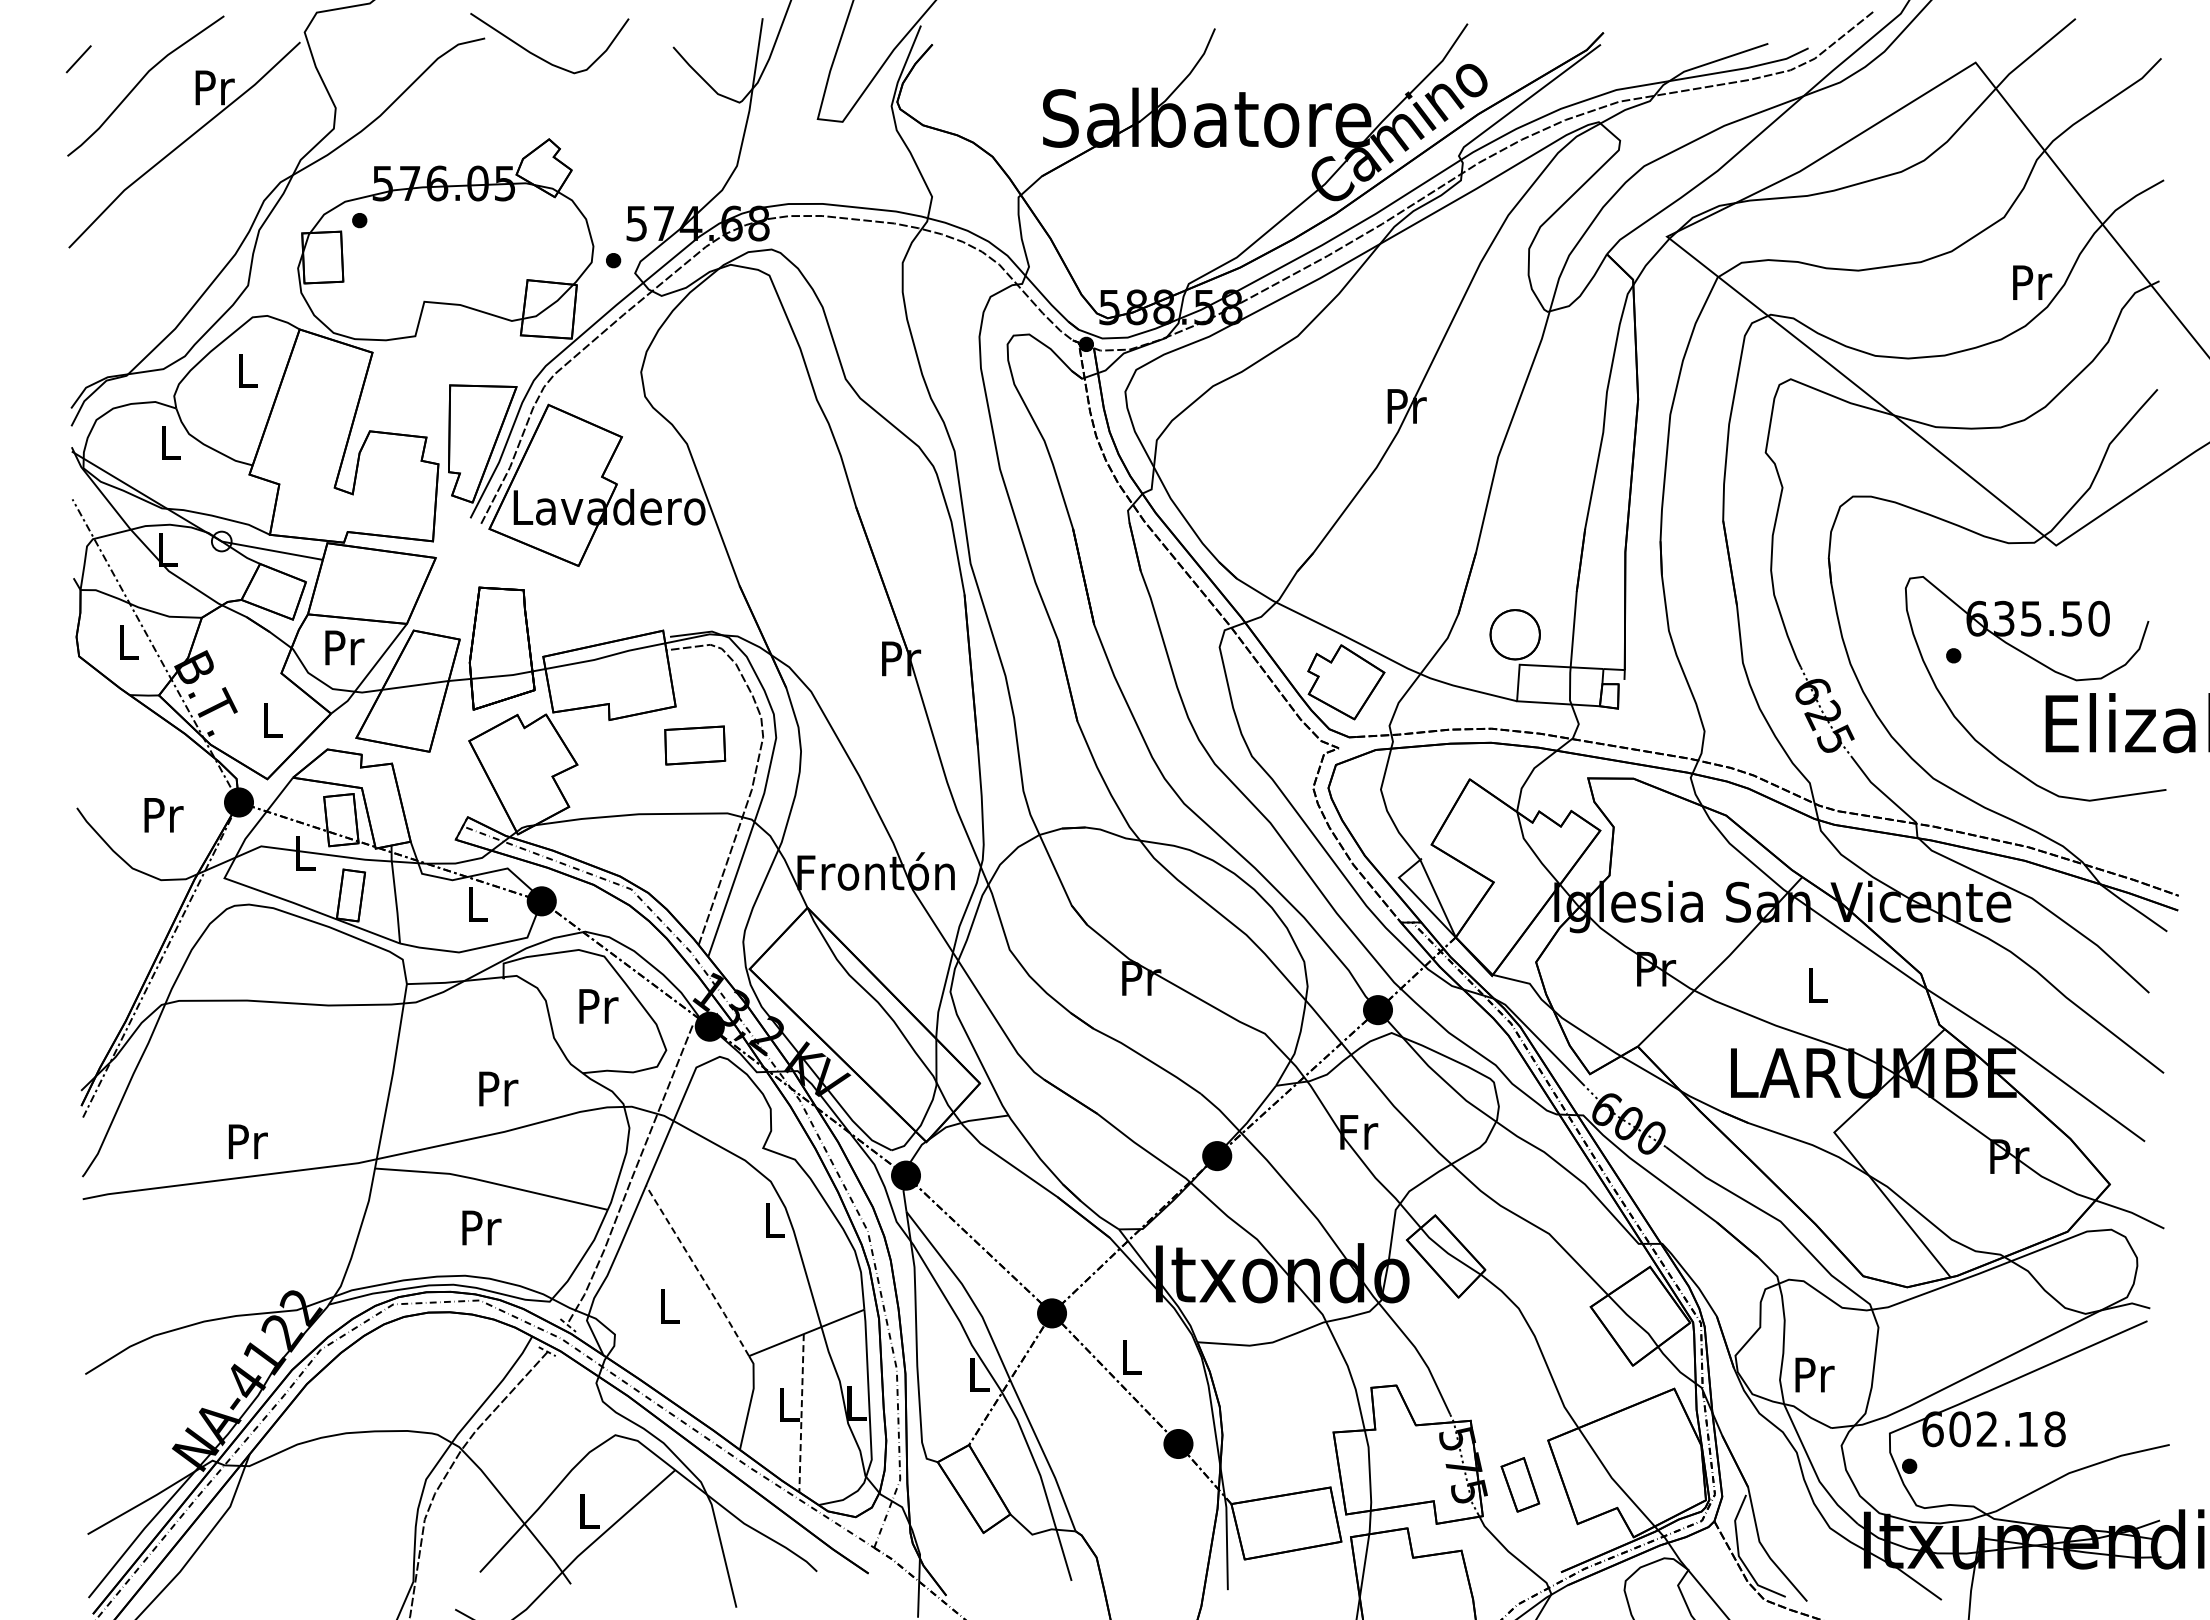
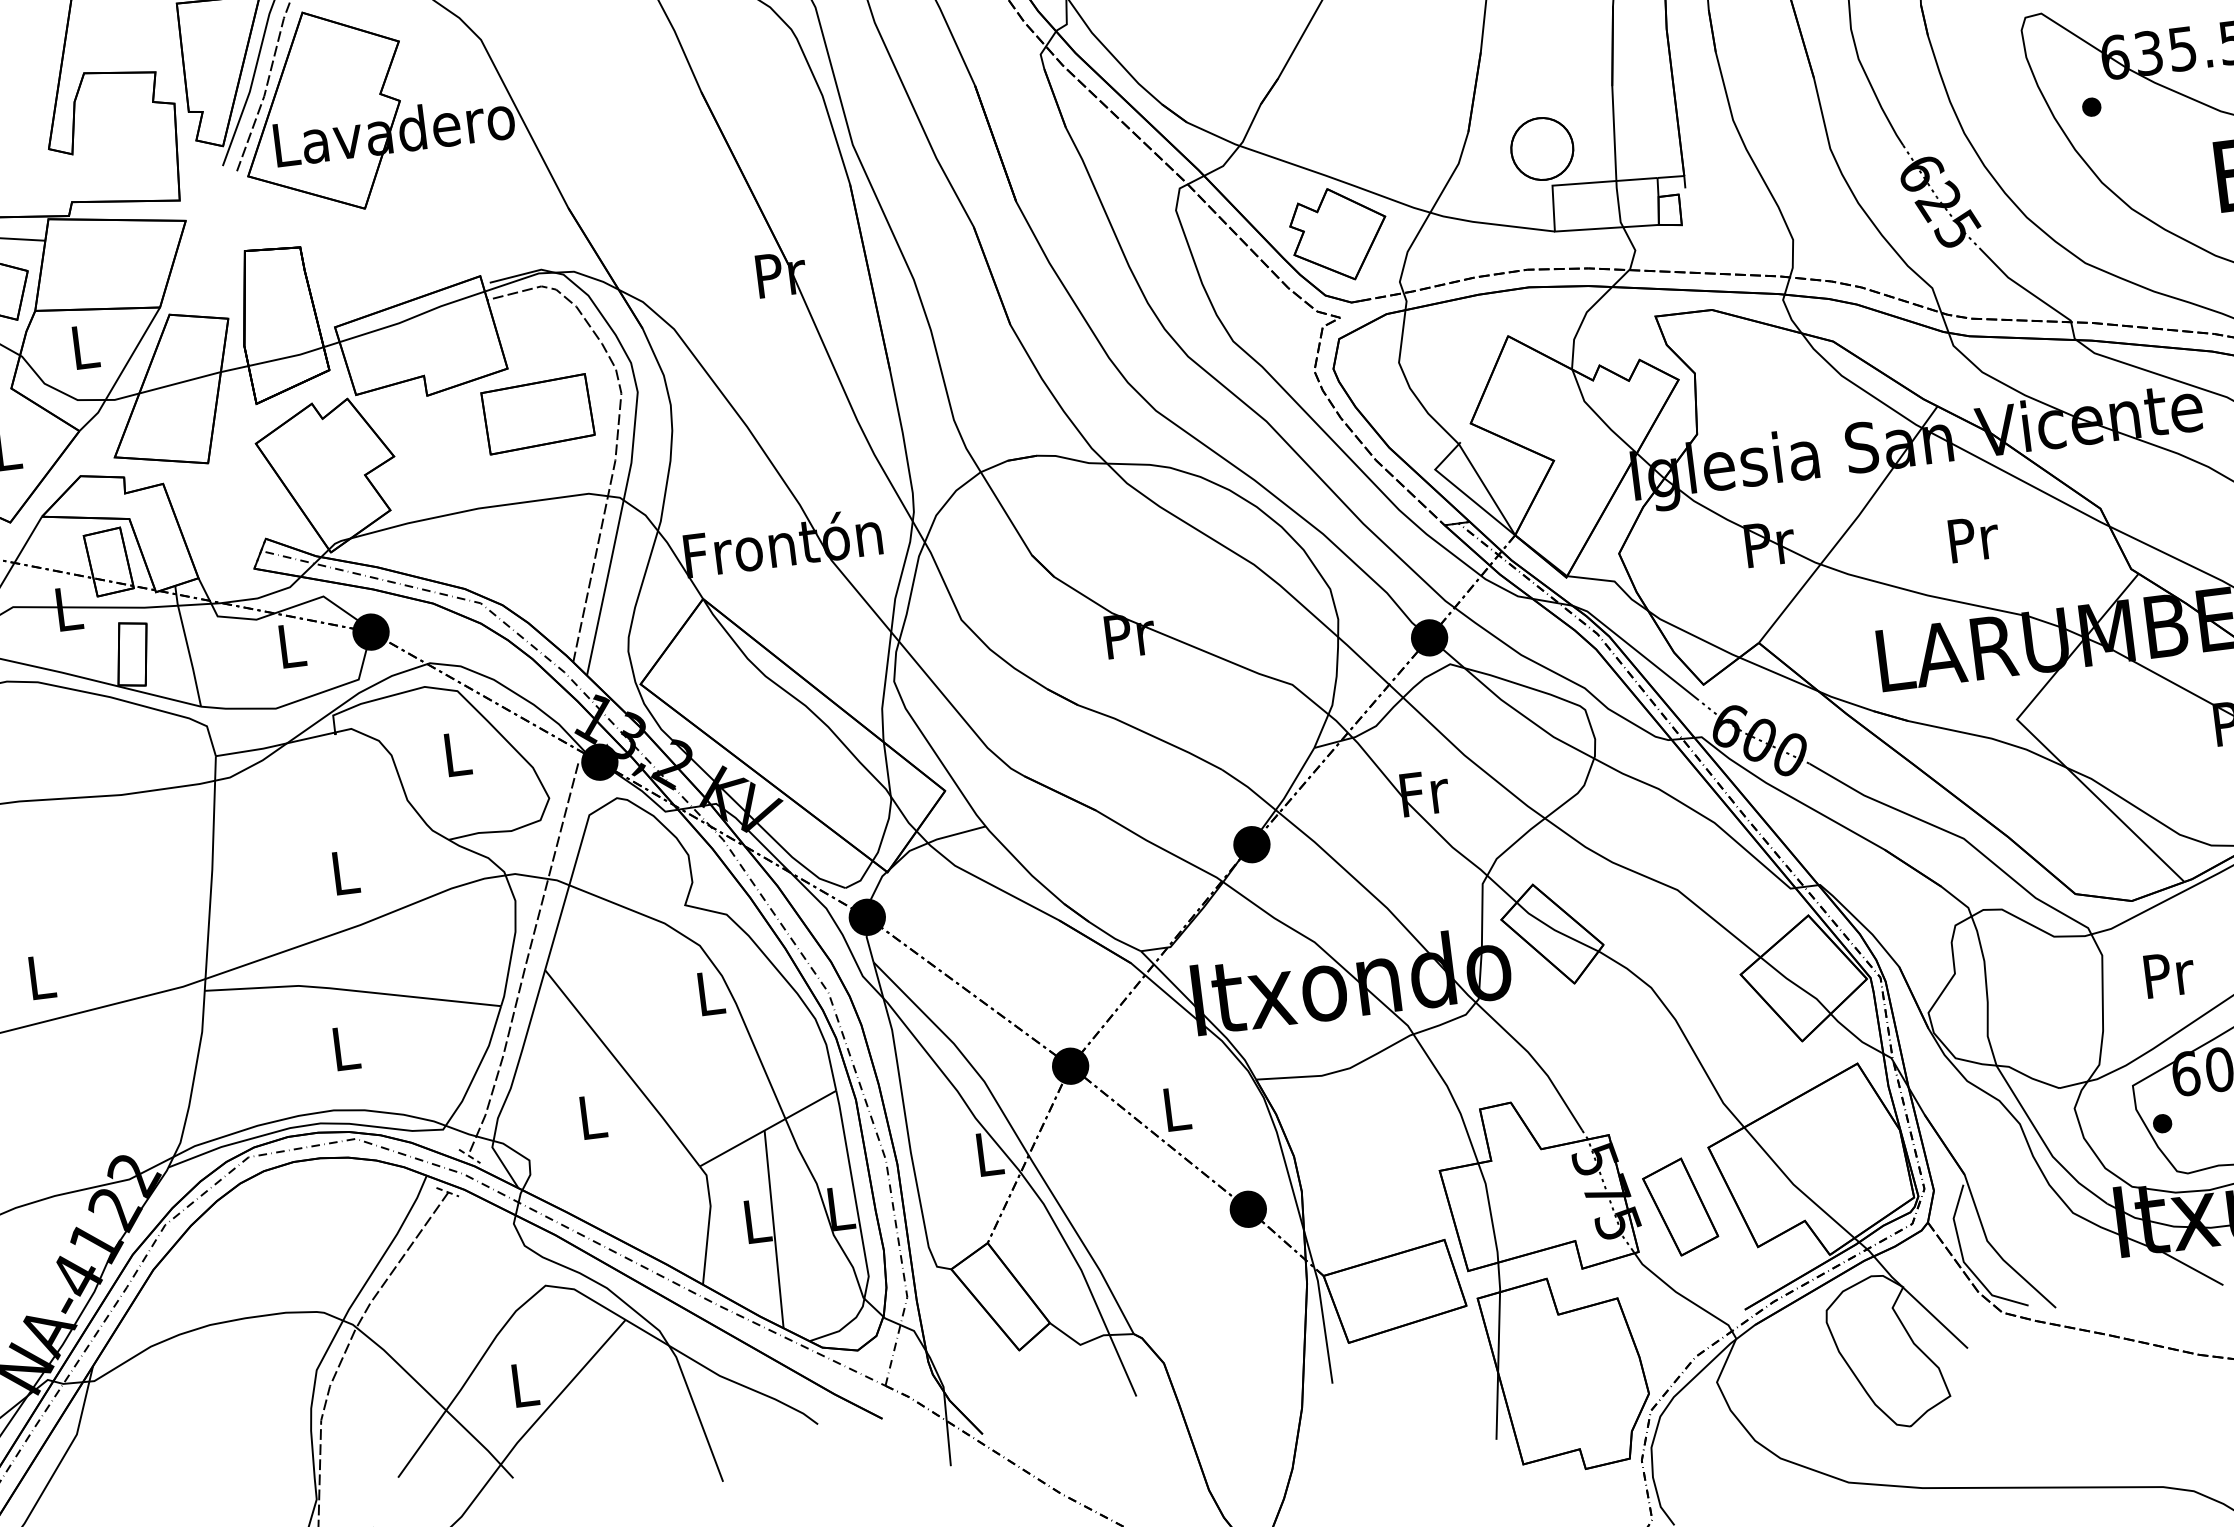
text: (344, 647) -> (85, 346), Pr -> L
part: (694, 745) -> (537, 414), size x1.43
text: (1817, 985) -> (1973, 539), L -> Pr
text: (598, 1006) -> (458, 754), Pr -> L
text: (498, 1088) -> (346, 871), Pr -> L
text: (247, 1141) -> (41, 976), Pr -> L
text: (481, 1227) -> (346, 1047), Pr -> L
line: (698, 1270) -> (623, 1067), dashed -> solid
text: (1814, 1374) -> (2169, 973), moved
line: (801, 1413) -> (774, 1229), dashed -> solid
part: (1520, 1484) -> (1680, 1206), size x1.43

